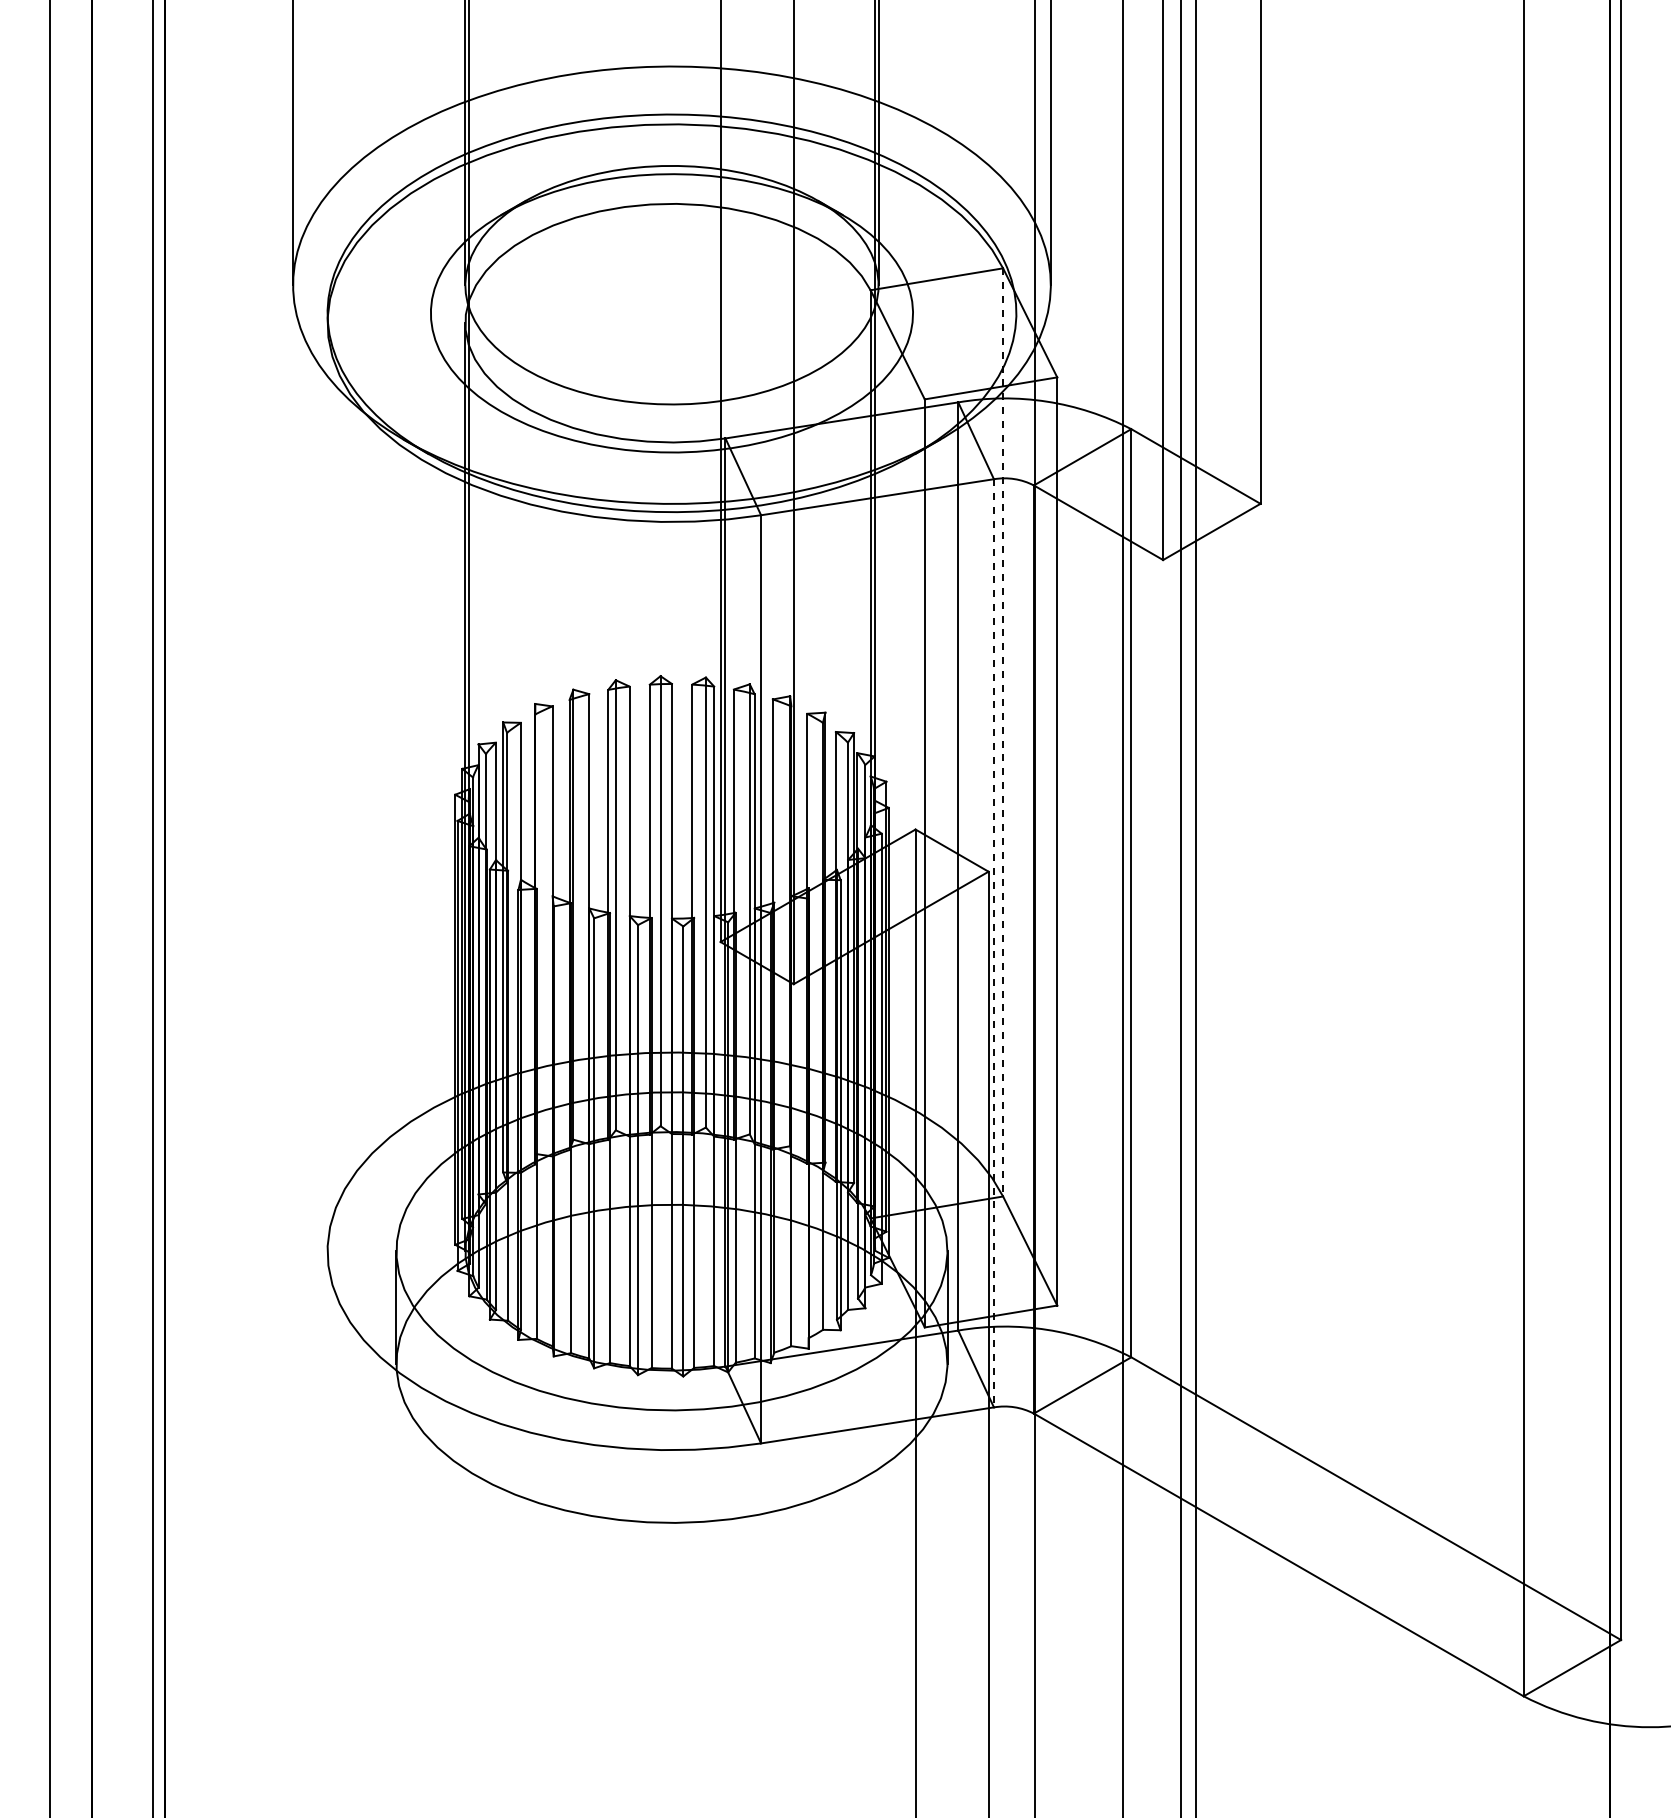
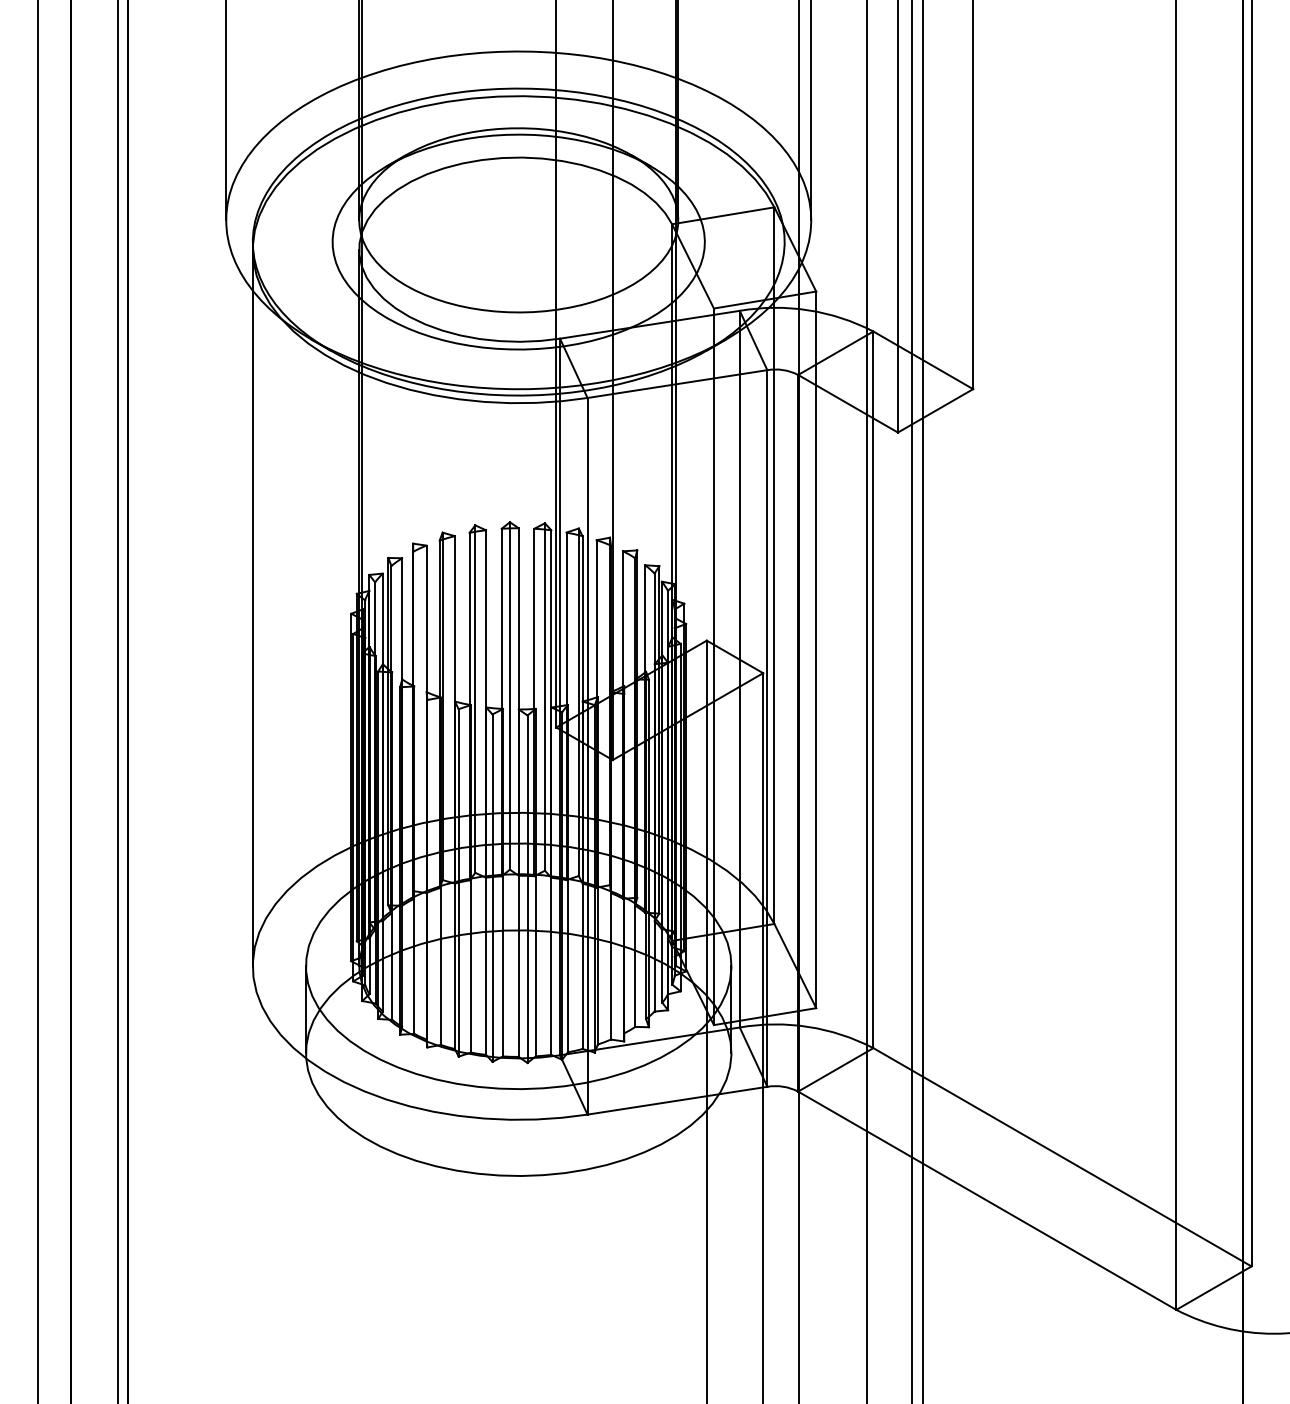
line: (1003, 732) -> (774, 565), dashed -> solid
line: (327, 787) -> (252, 608), added
line: (993, 943) -> (766, 728), dashed -> solid

